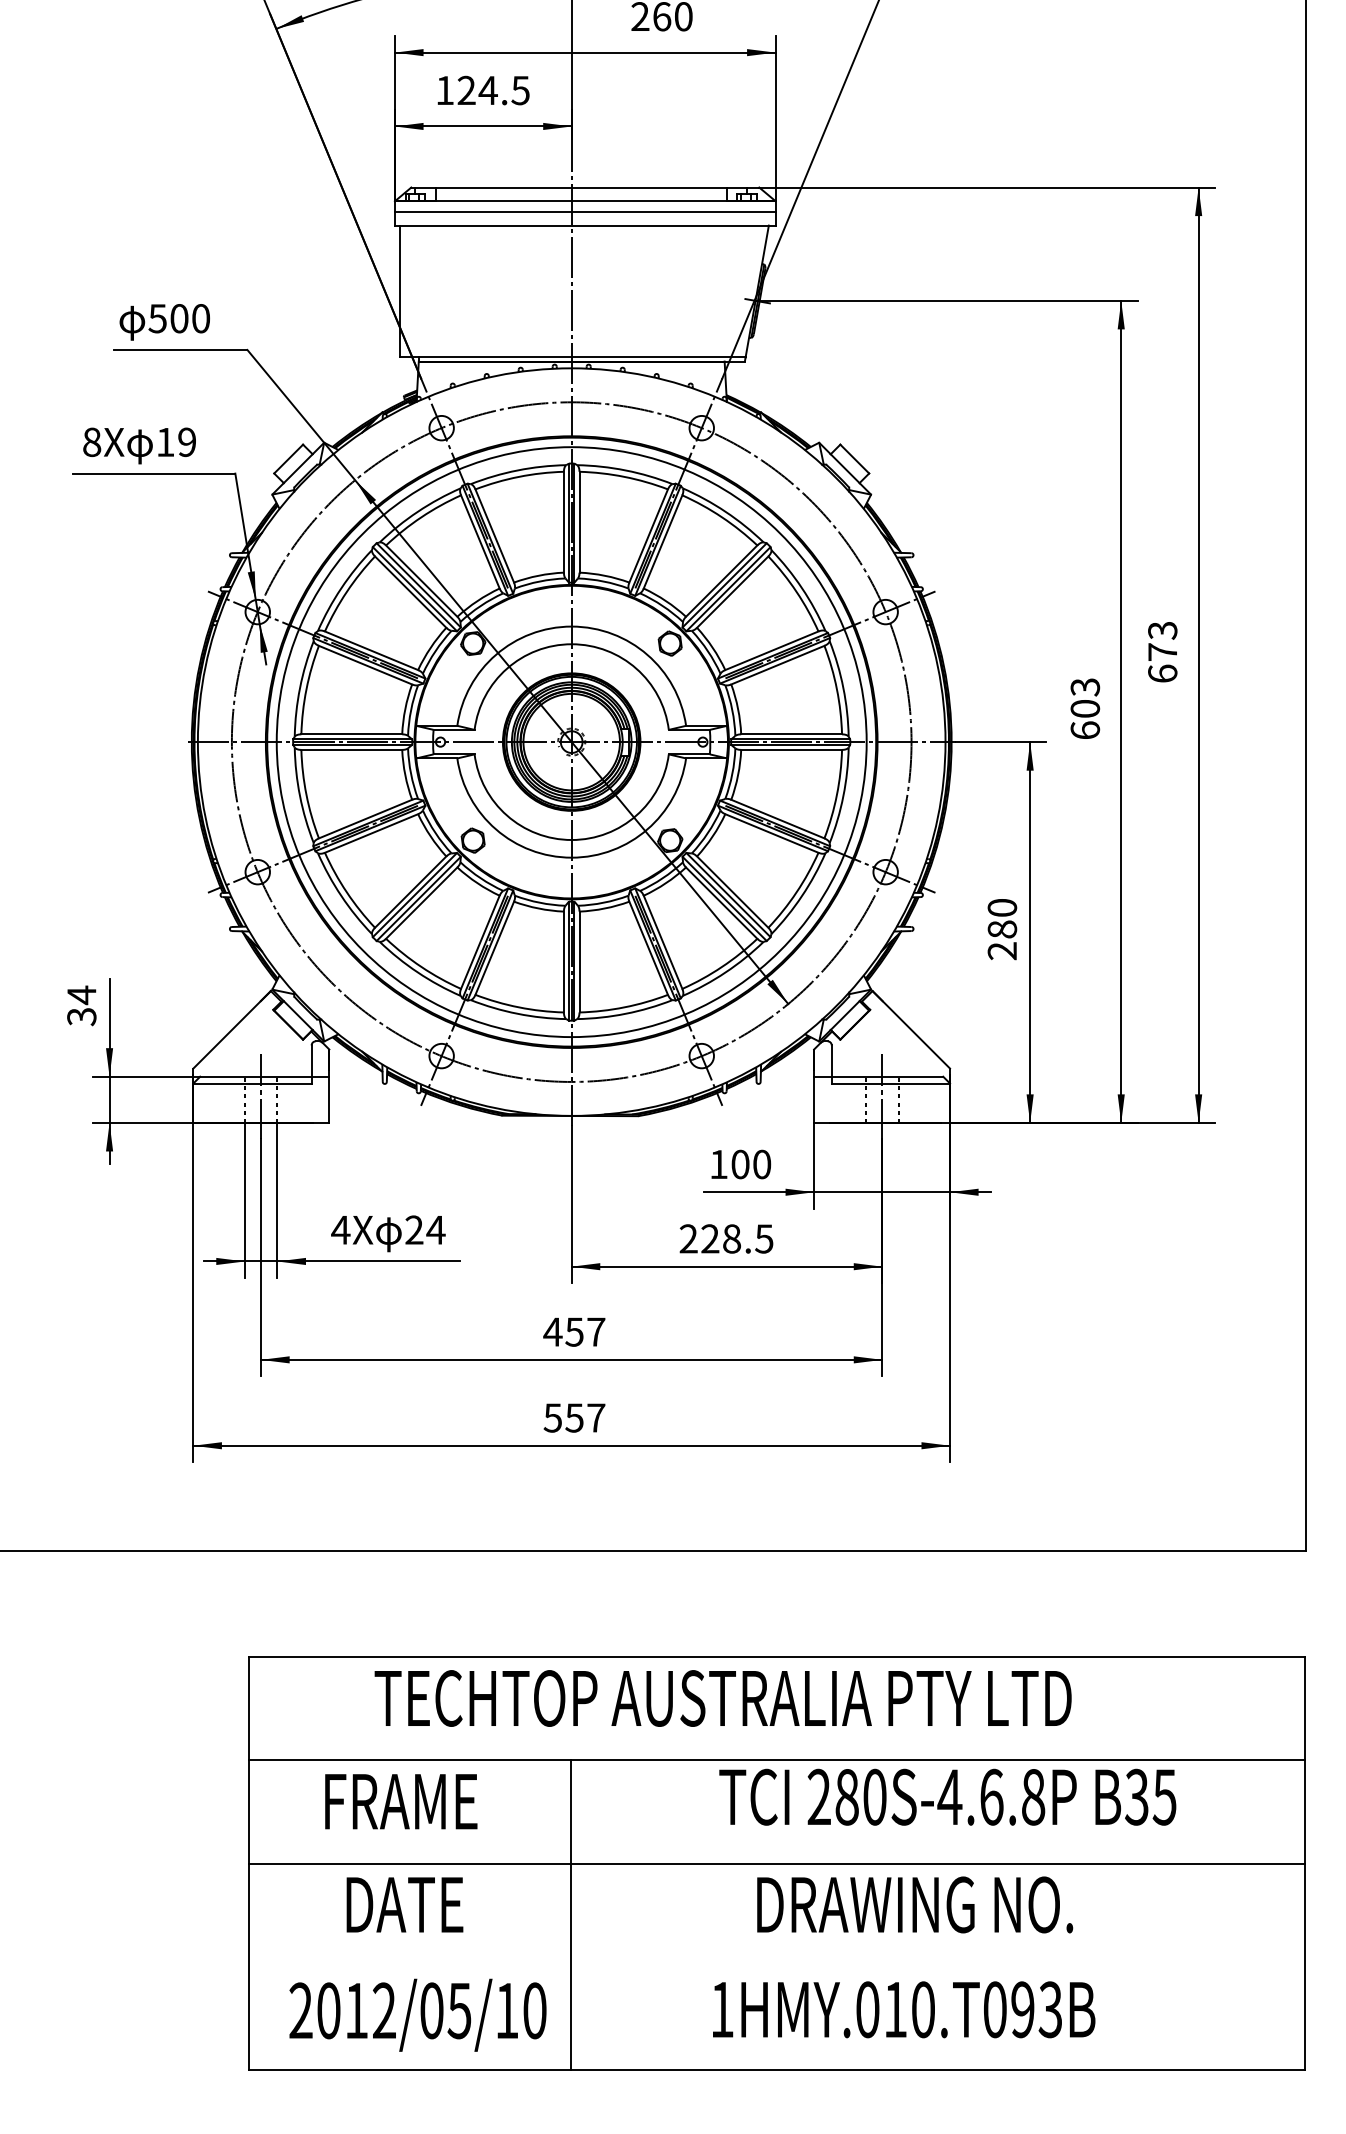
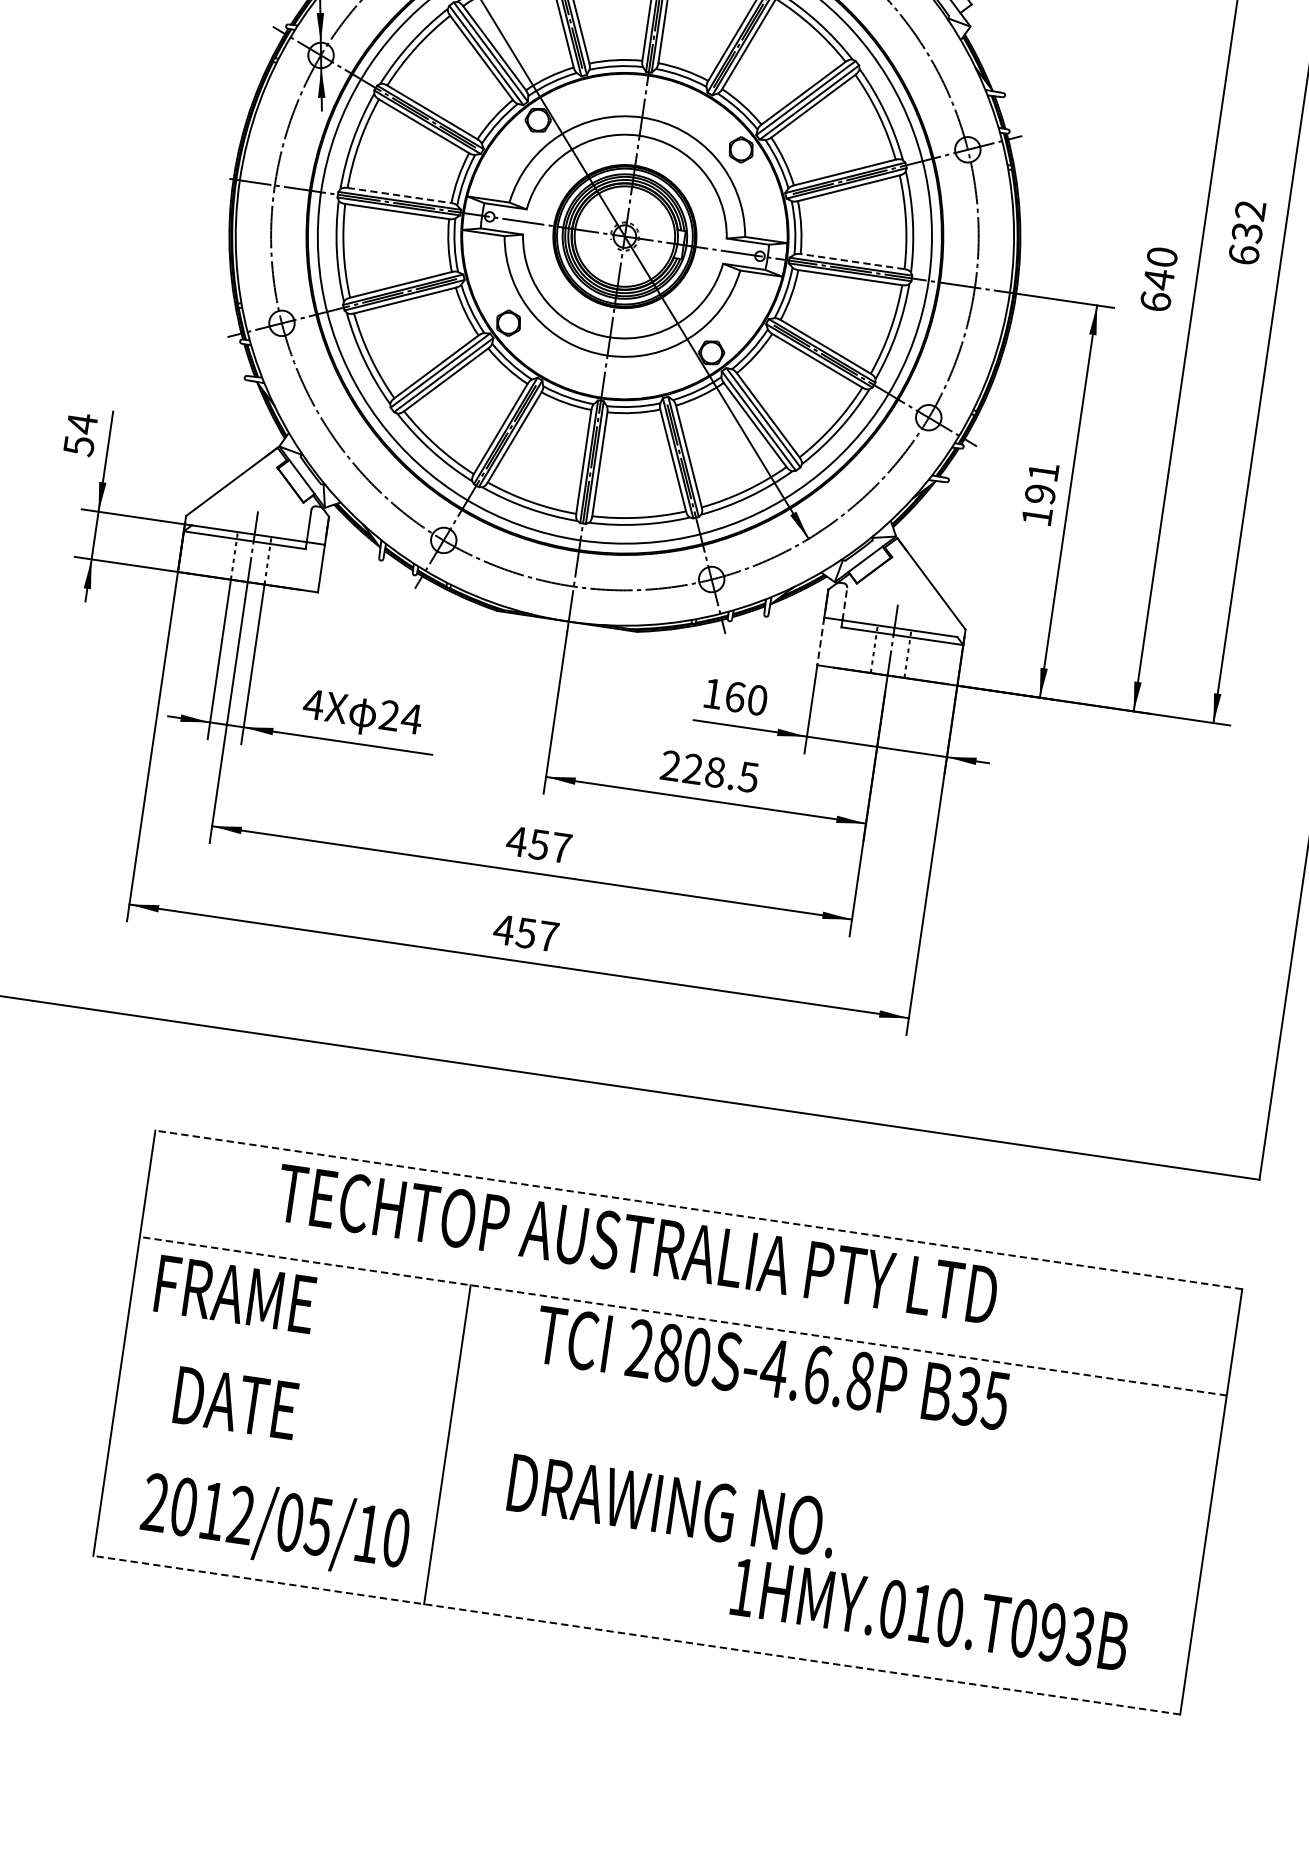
text: (1162, 641) -> (1248, 221), 673 -> 632
text: (1085, 698) -> (1160, 268), 603 -> 640
line: (352, 734) -> (400, 195), solid -> dashed
line: (791, 734) -> (852, 261), solid -> dashed
text: (1002, 929) -> (1040, 494), 280 -> 191
text: (81, 1016) -> (78, 445), 34 -> 54
line: (831, 1061) -> (844, 604), solid -> dashed
line: (814, 1100) -> (821, 642), solid -> dashed
text: (740, 1164) -> (735, 697), 100 -> 160
text: (552, 1417) -> (503, 929), 557 -> 457
line: (776, 1657) -> (698, 1210), solid -> dashed
line: (776, 1760) -> (682, 1316), solid -> dashed
text: (947, 1796) -> (772, 1367), moved
text: (401, 1801) -> (235, 1294), moved
line: (776, 1863) -> (667, 1422), removed
text: (404, 1904) -> (235, 1402), moved
text: (915, 1904) -> (673, 1505), moved
text: (904, 2009) -> (930, 1614), moved
line: (776, 2069) -> (636, 1634), solid -> dashed

